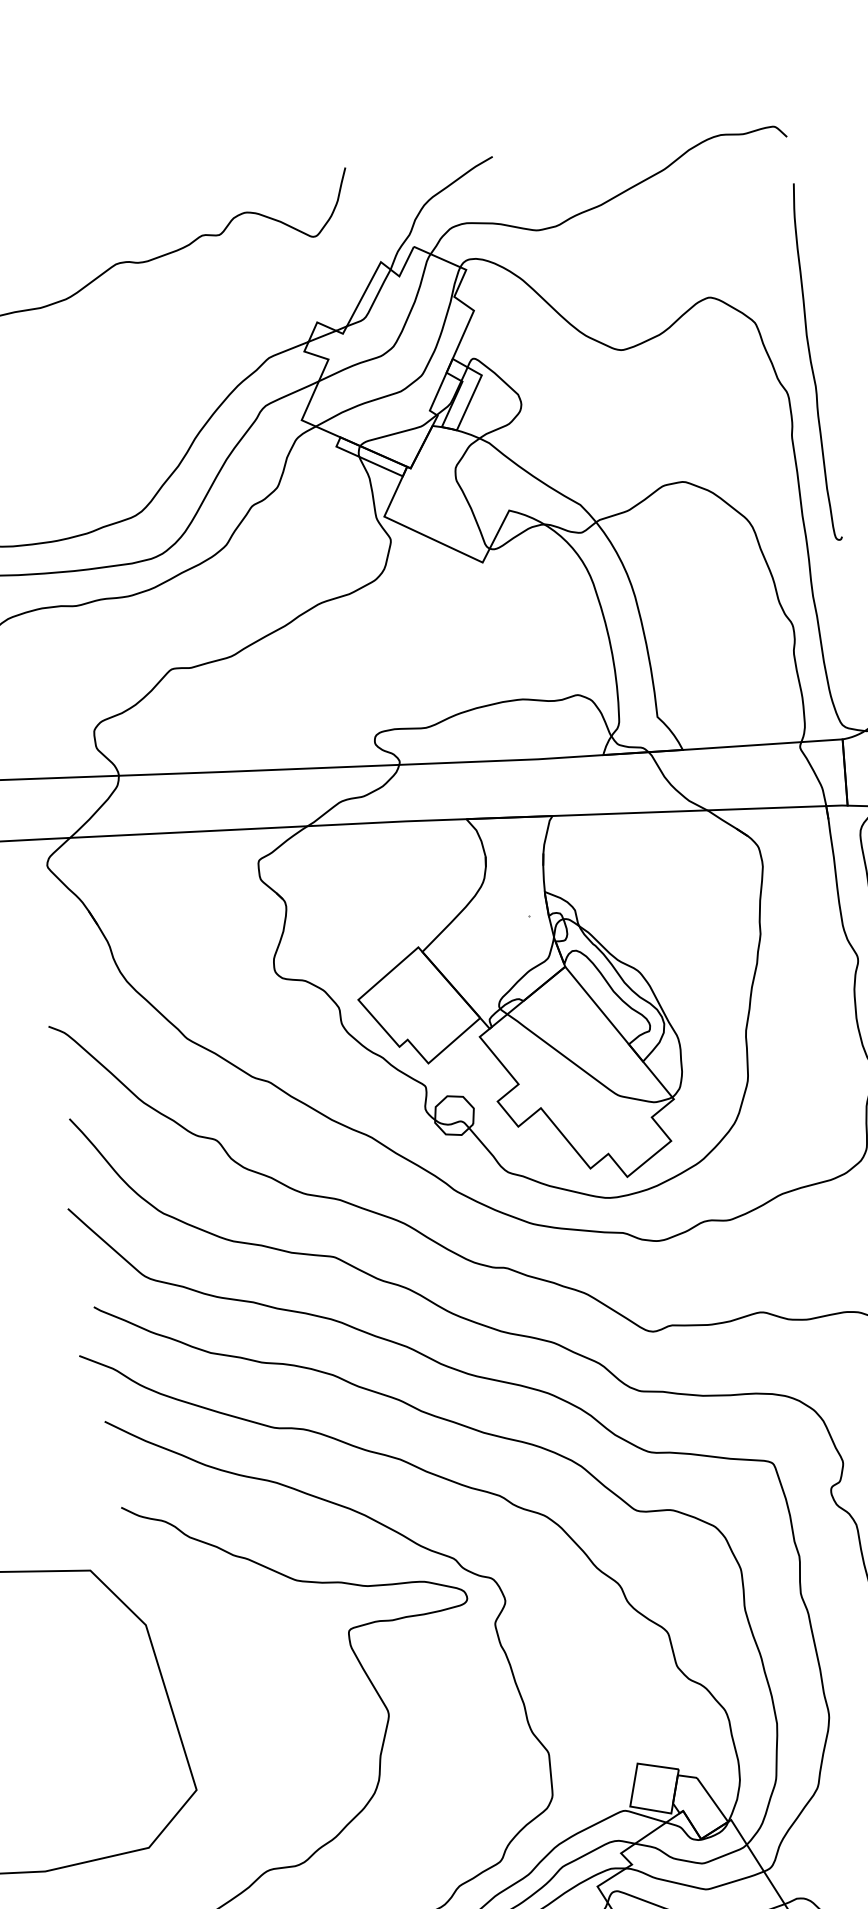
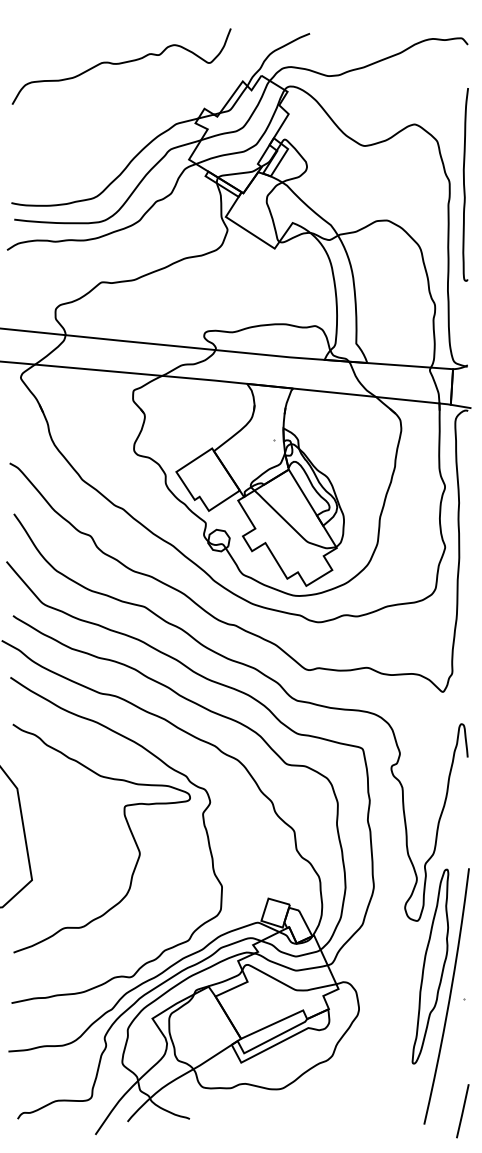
curve: (811, 362) -> (464, 184), moved

